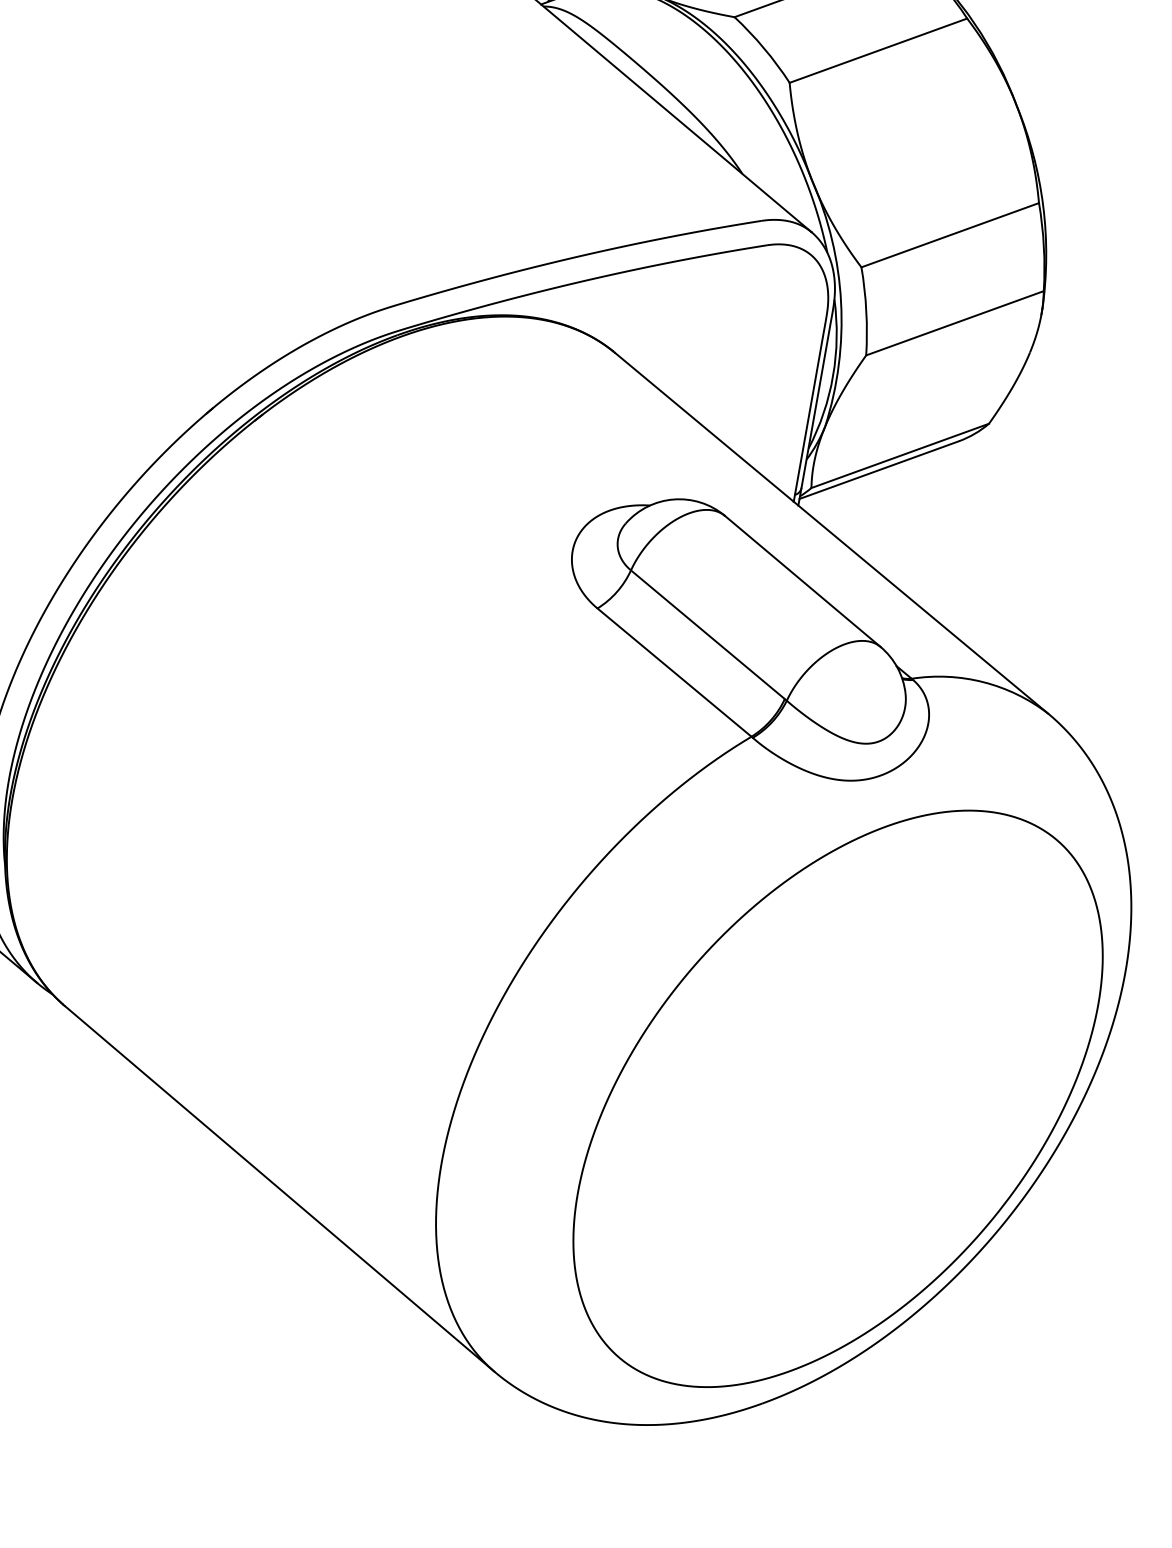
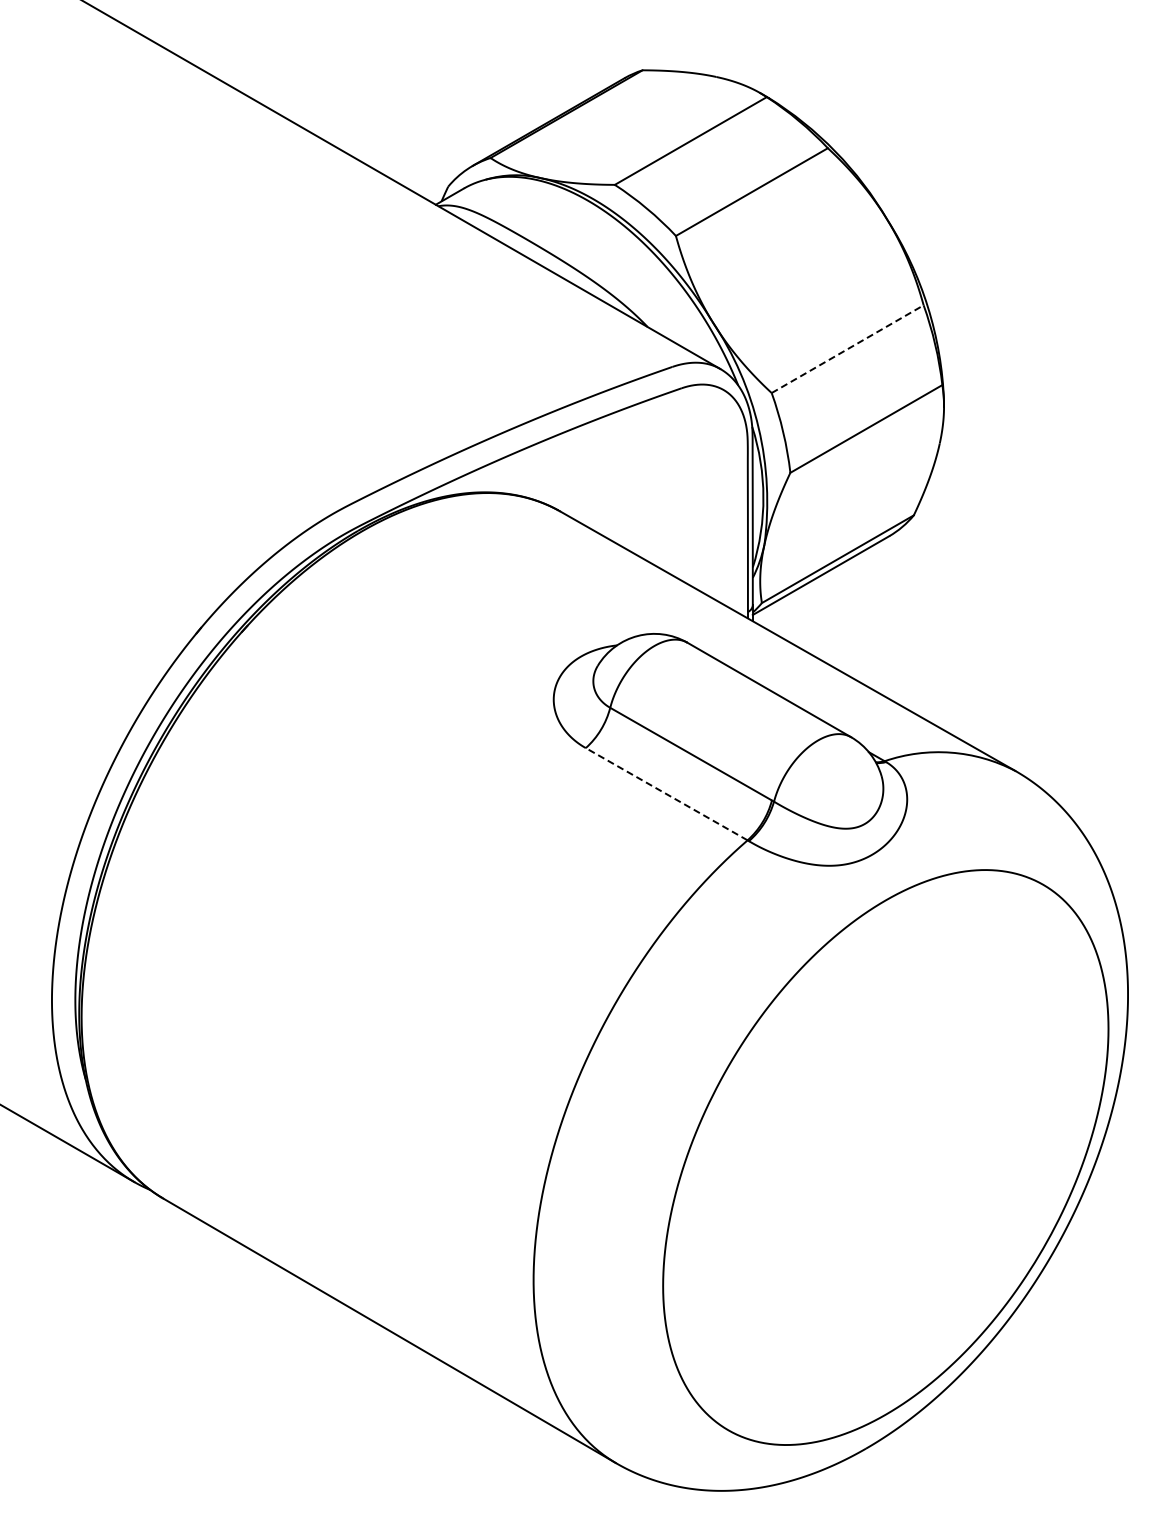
line: (949, 235) -> (847, 349), solid -> dashed
line: (674, 671) -> (666, 793), solid -> dashed

